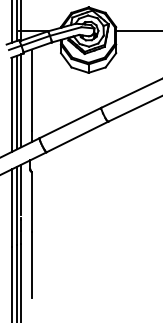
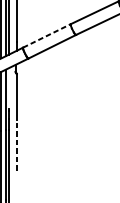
line: (71, 122) -> (47, 35), solid -> dashed
line: (21, 189) -> (8, 87), removed
line: (31, 264) -> (16, 145), solid -> dashed

